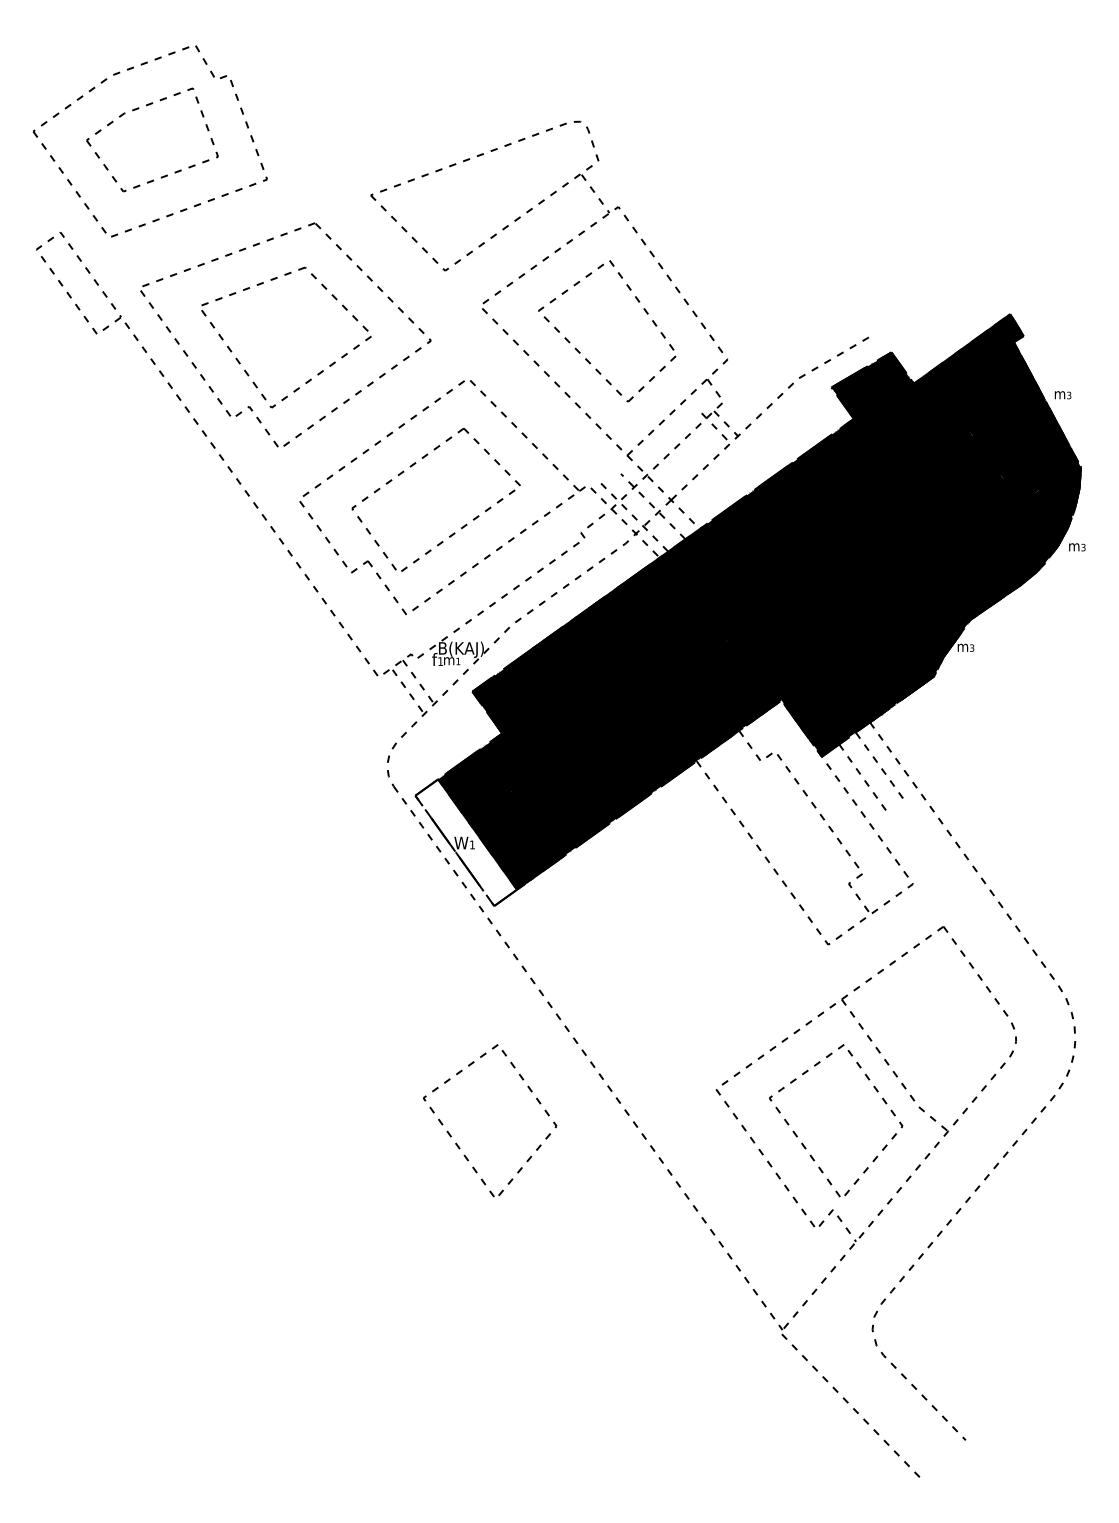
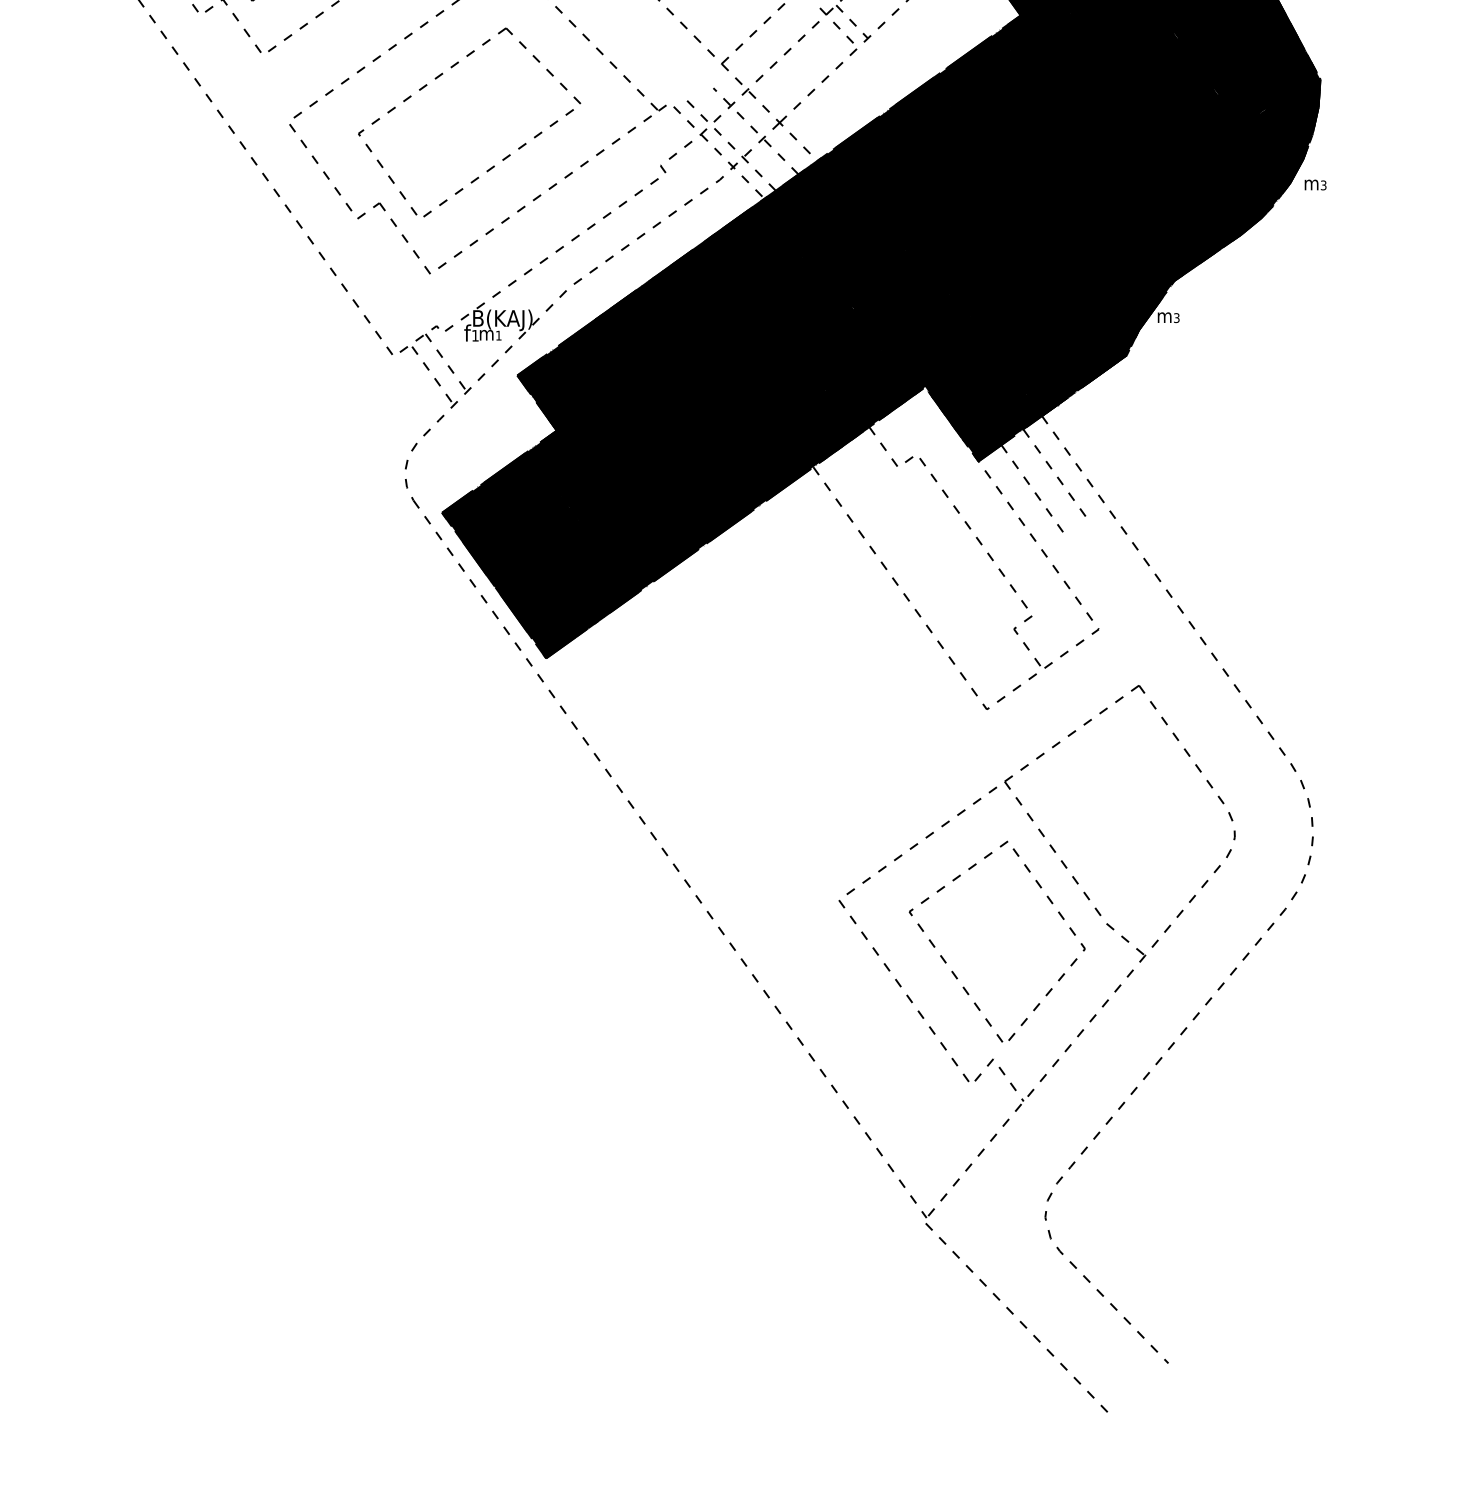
fill: (466, 842) -> (509, 574), added
part: (457, 1143) -> (497, 971), removed

